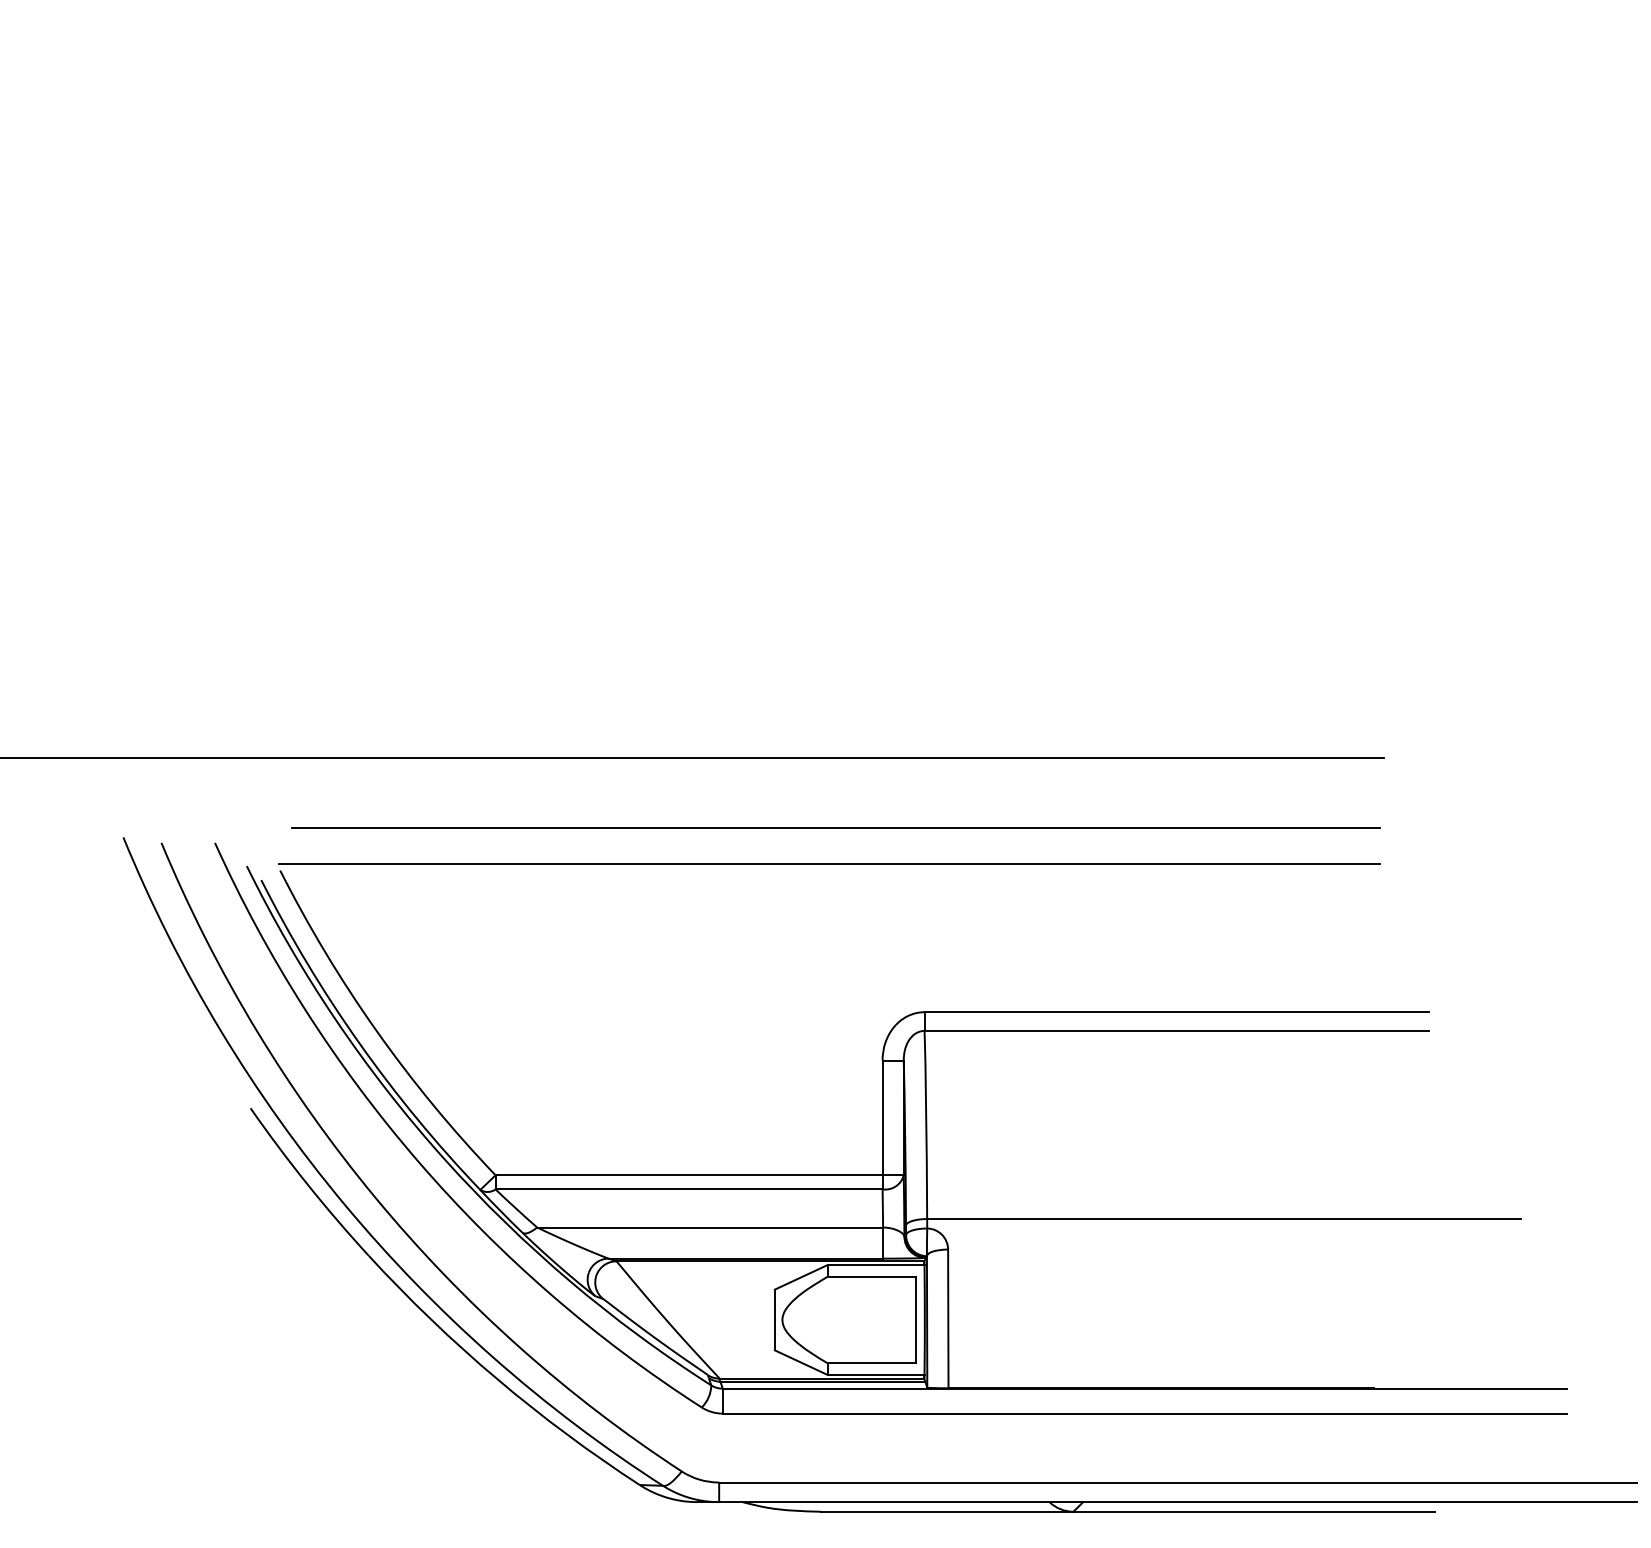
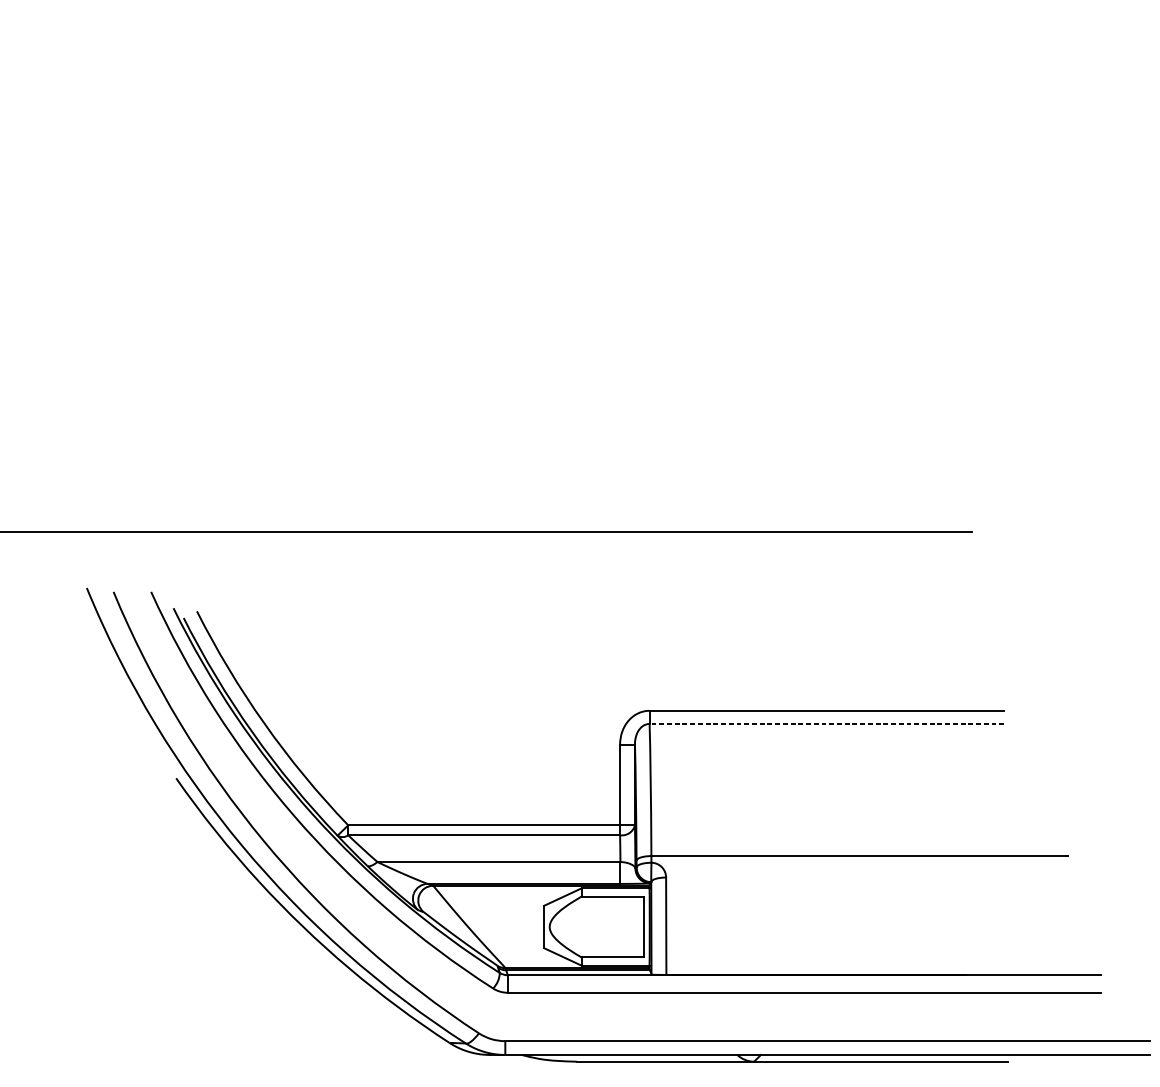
line: (835, 828) -> (587, 581), removed
line: (828, 863) -> (582, 606), removed
line: (1176, 1030) -> (826, 723), solid -> dashed

